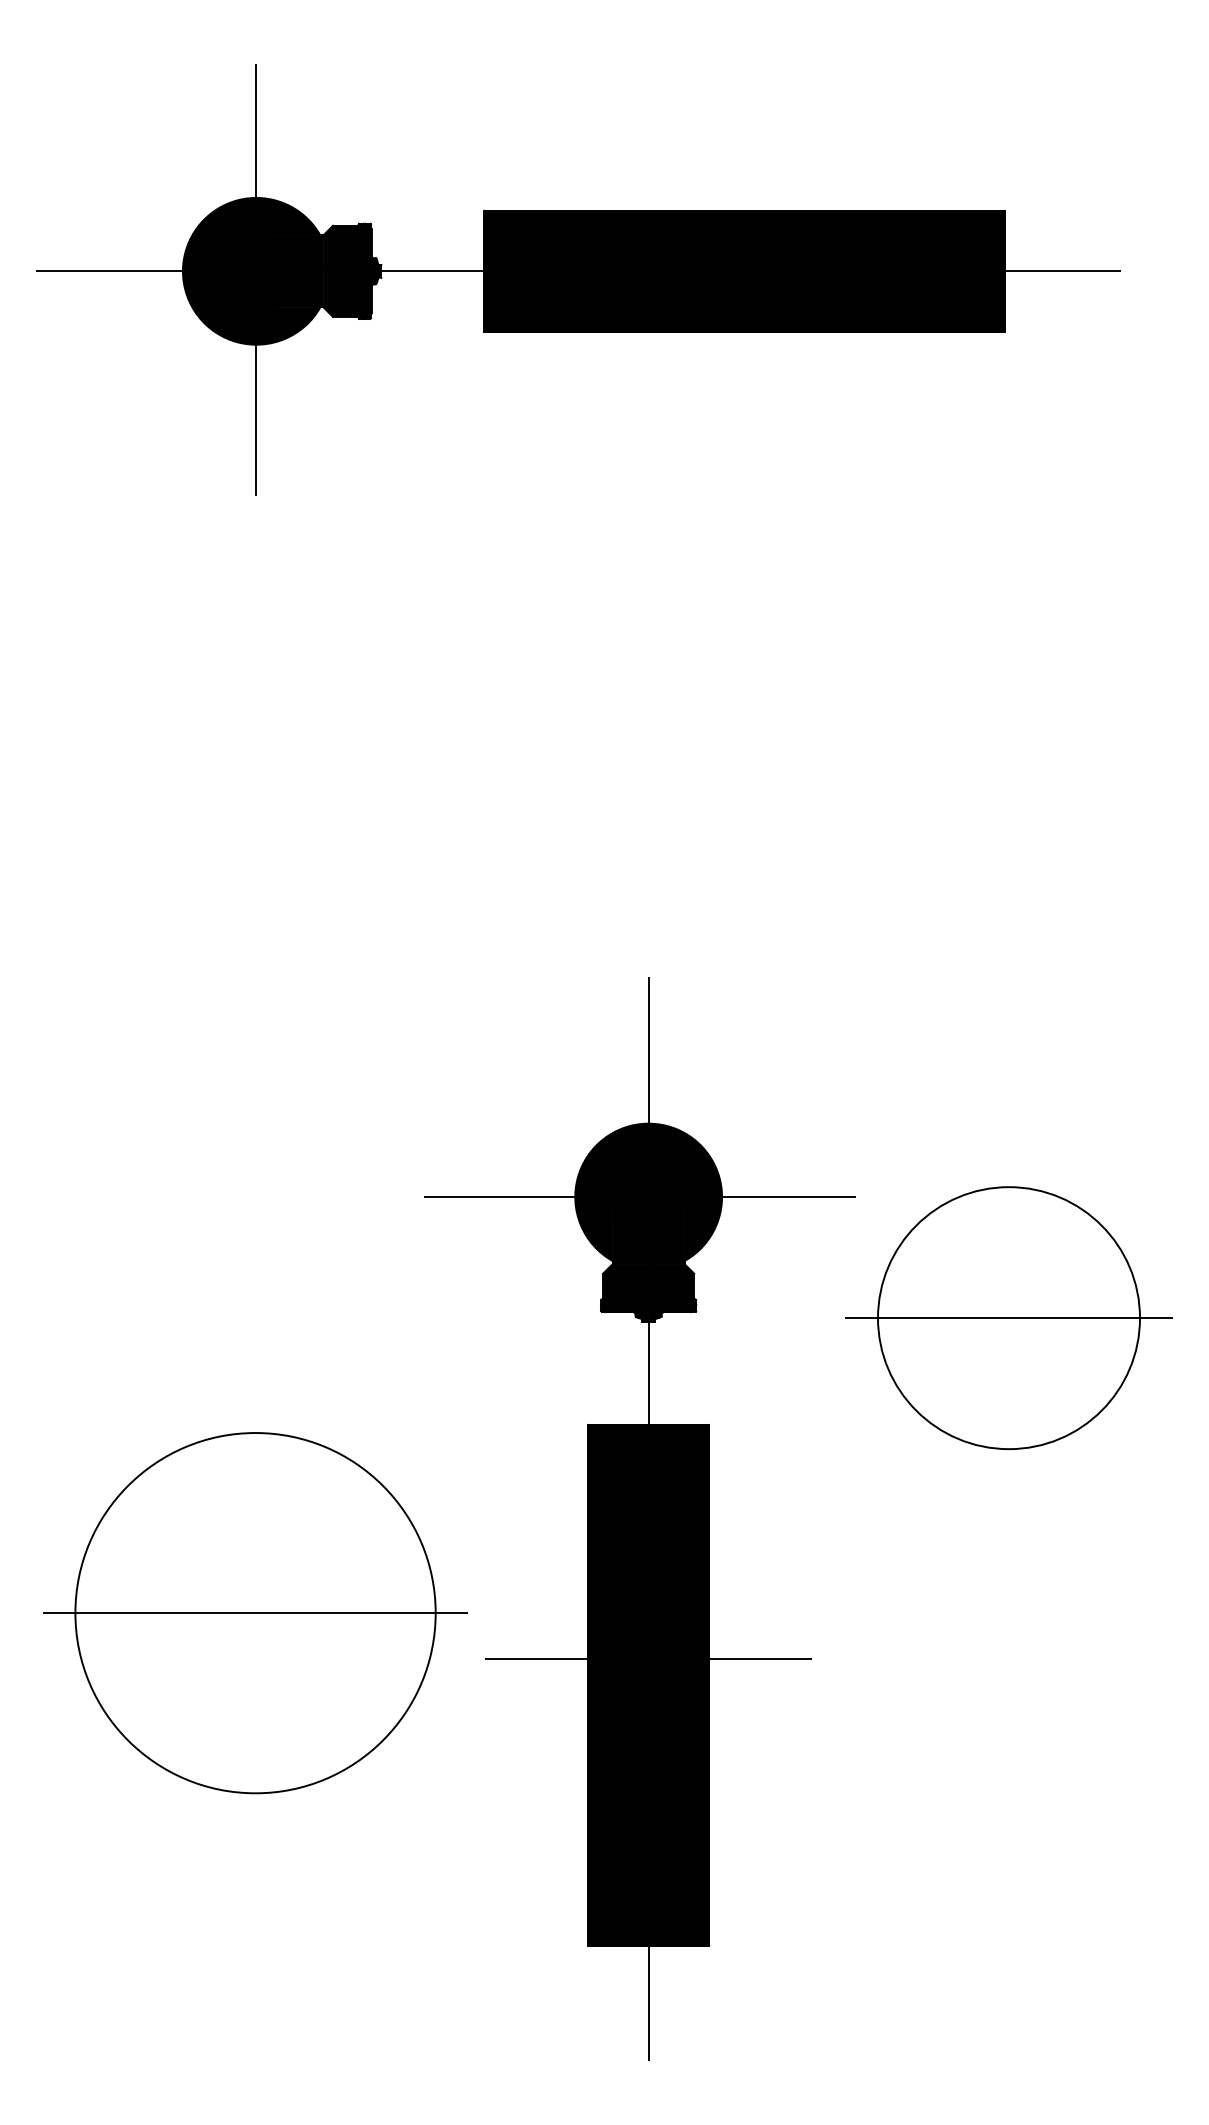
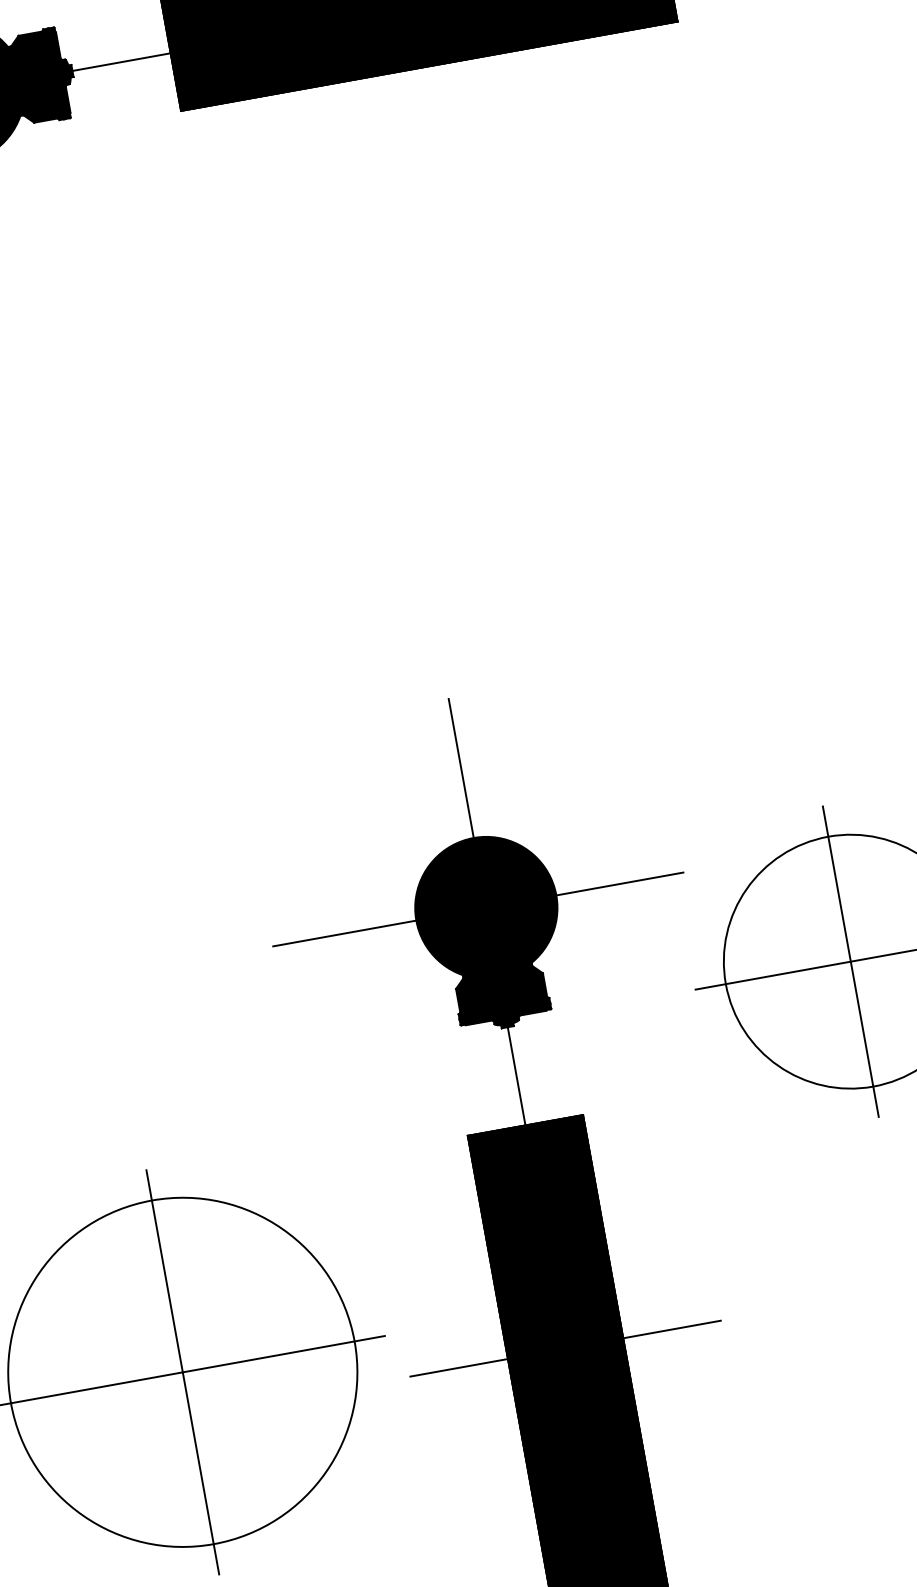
line: (1009, 1317) -> (851, 960), added
line: (255, 1613) -> (182, 1372), added

